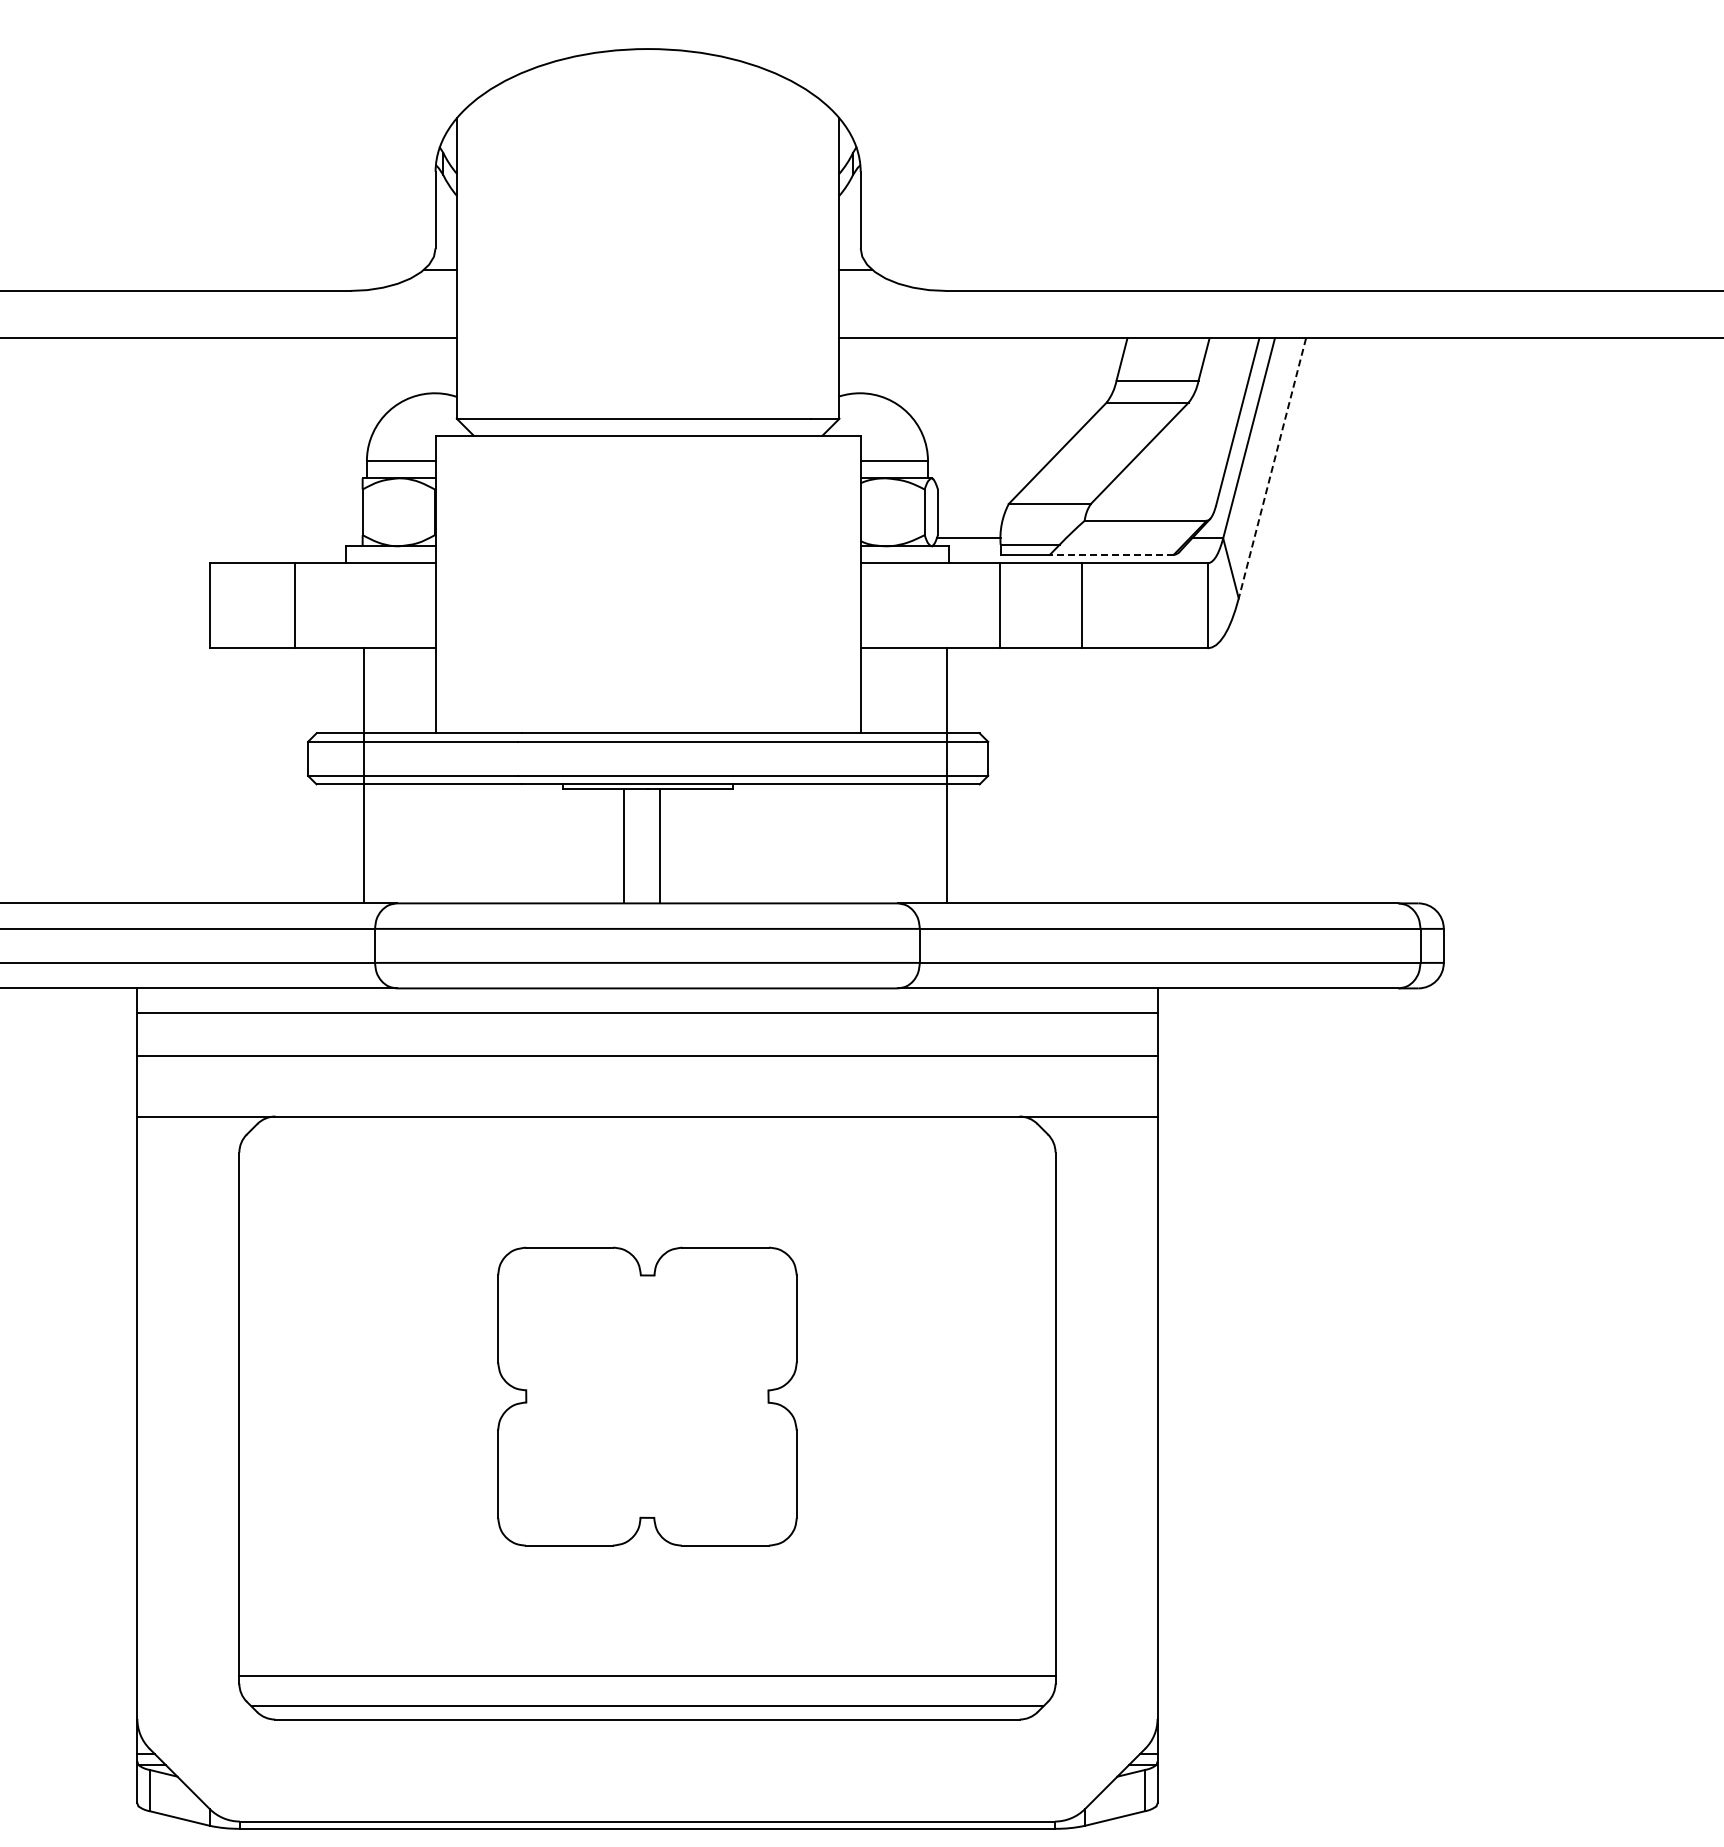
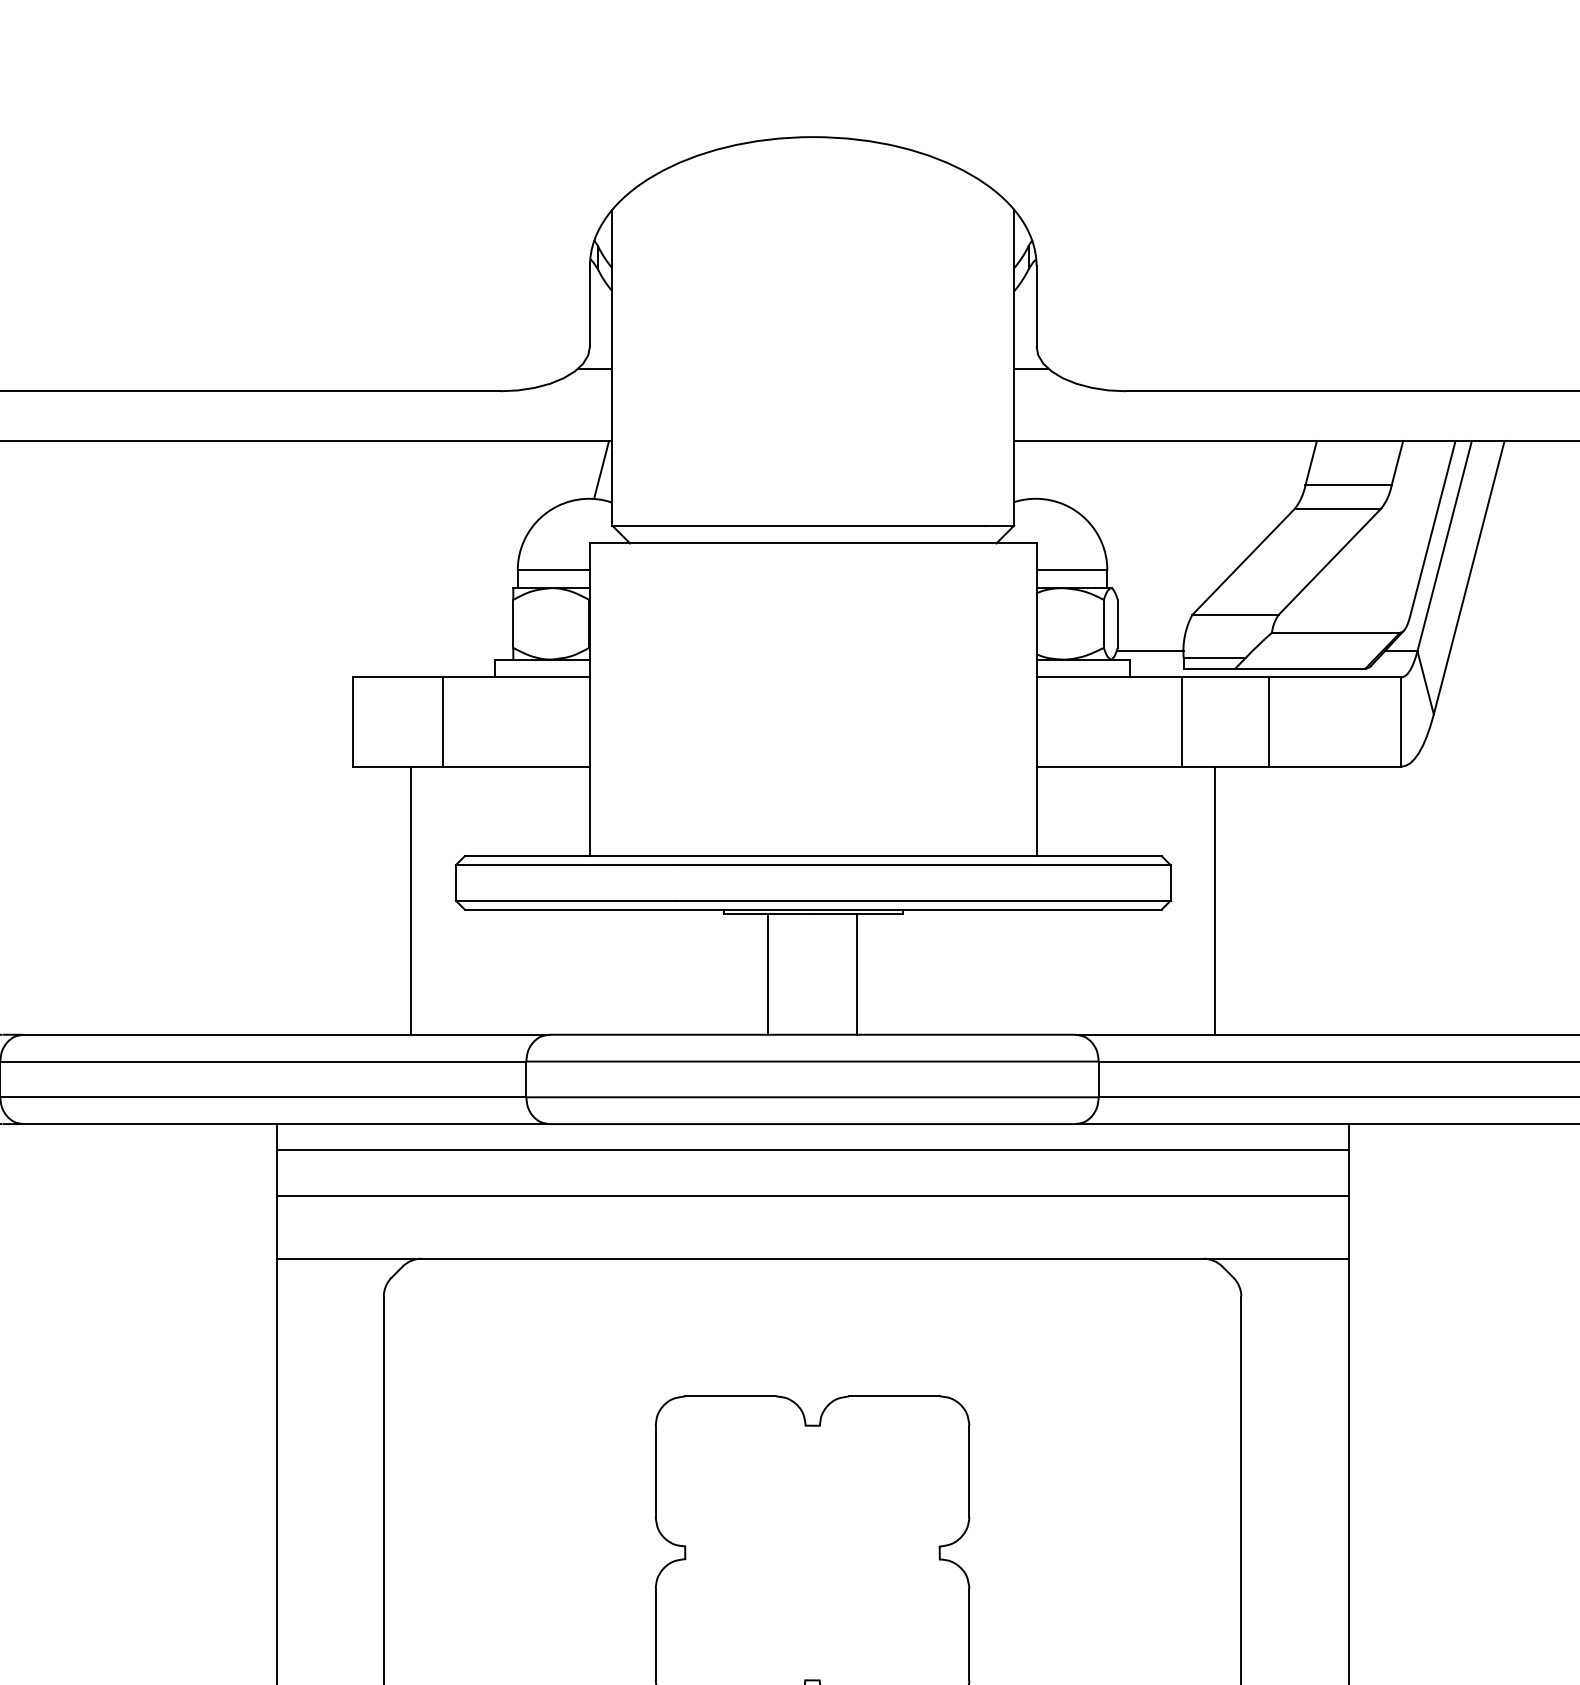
line: (446, 365) -> (601, 469), added
line: (1272, 468) -> (1469, 577), dashed -> solid
line: (1111, 554) -> (1300, 668), dashed -> solid
line: (363, 775) -> (410, 900), moved
line: (947, 775) -> (1215, 900), moved
line: (623, 845) -> (856, 973), moved
line: (659, 845) -> (767, 973), moved

